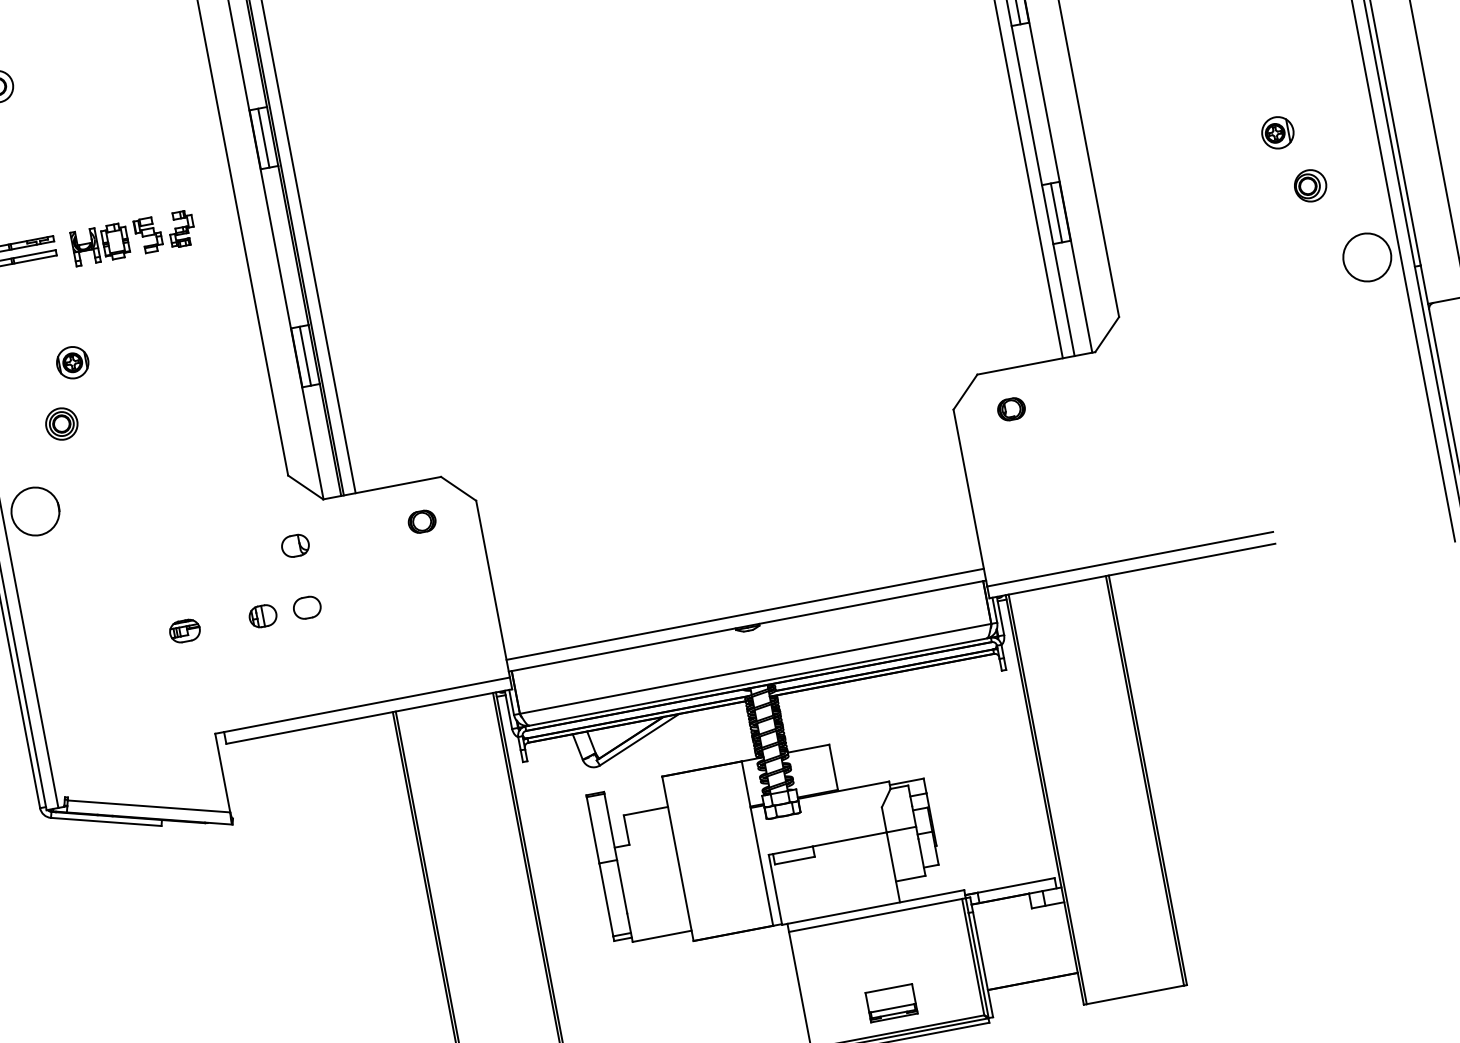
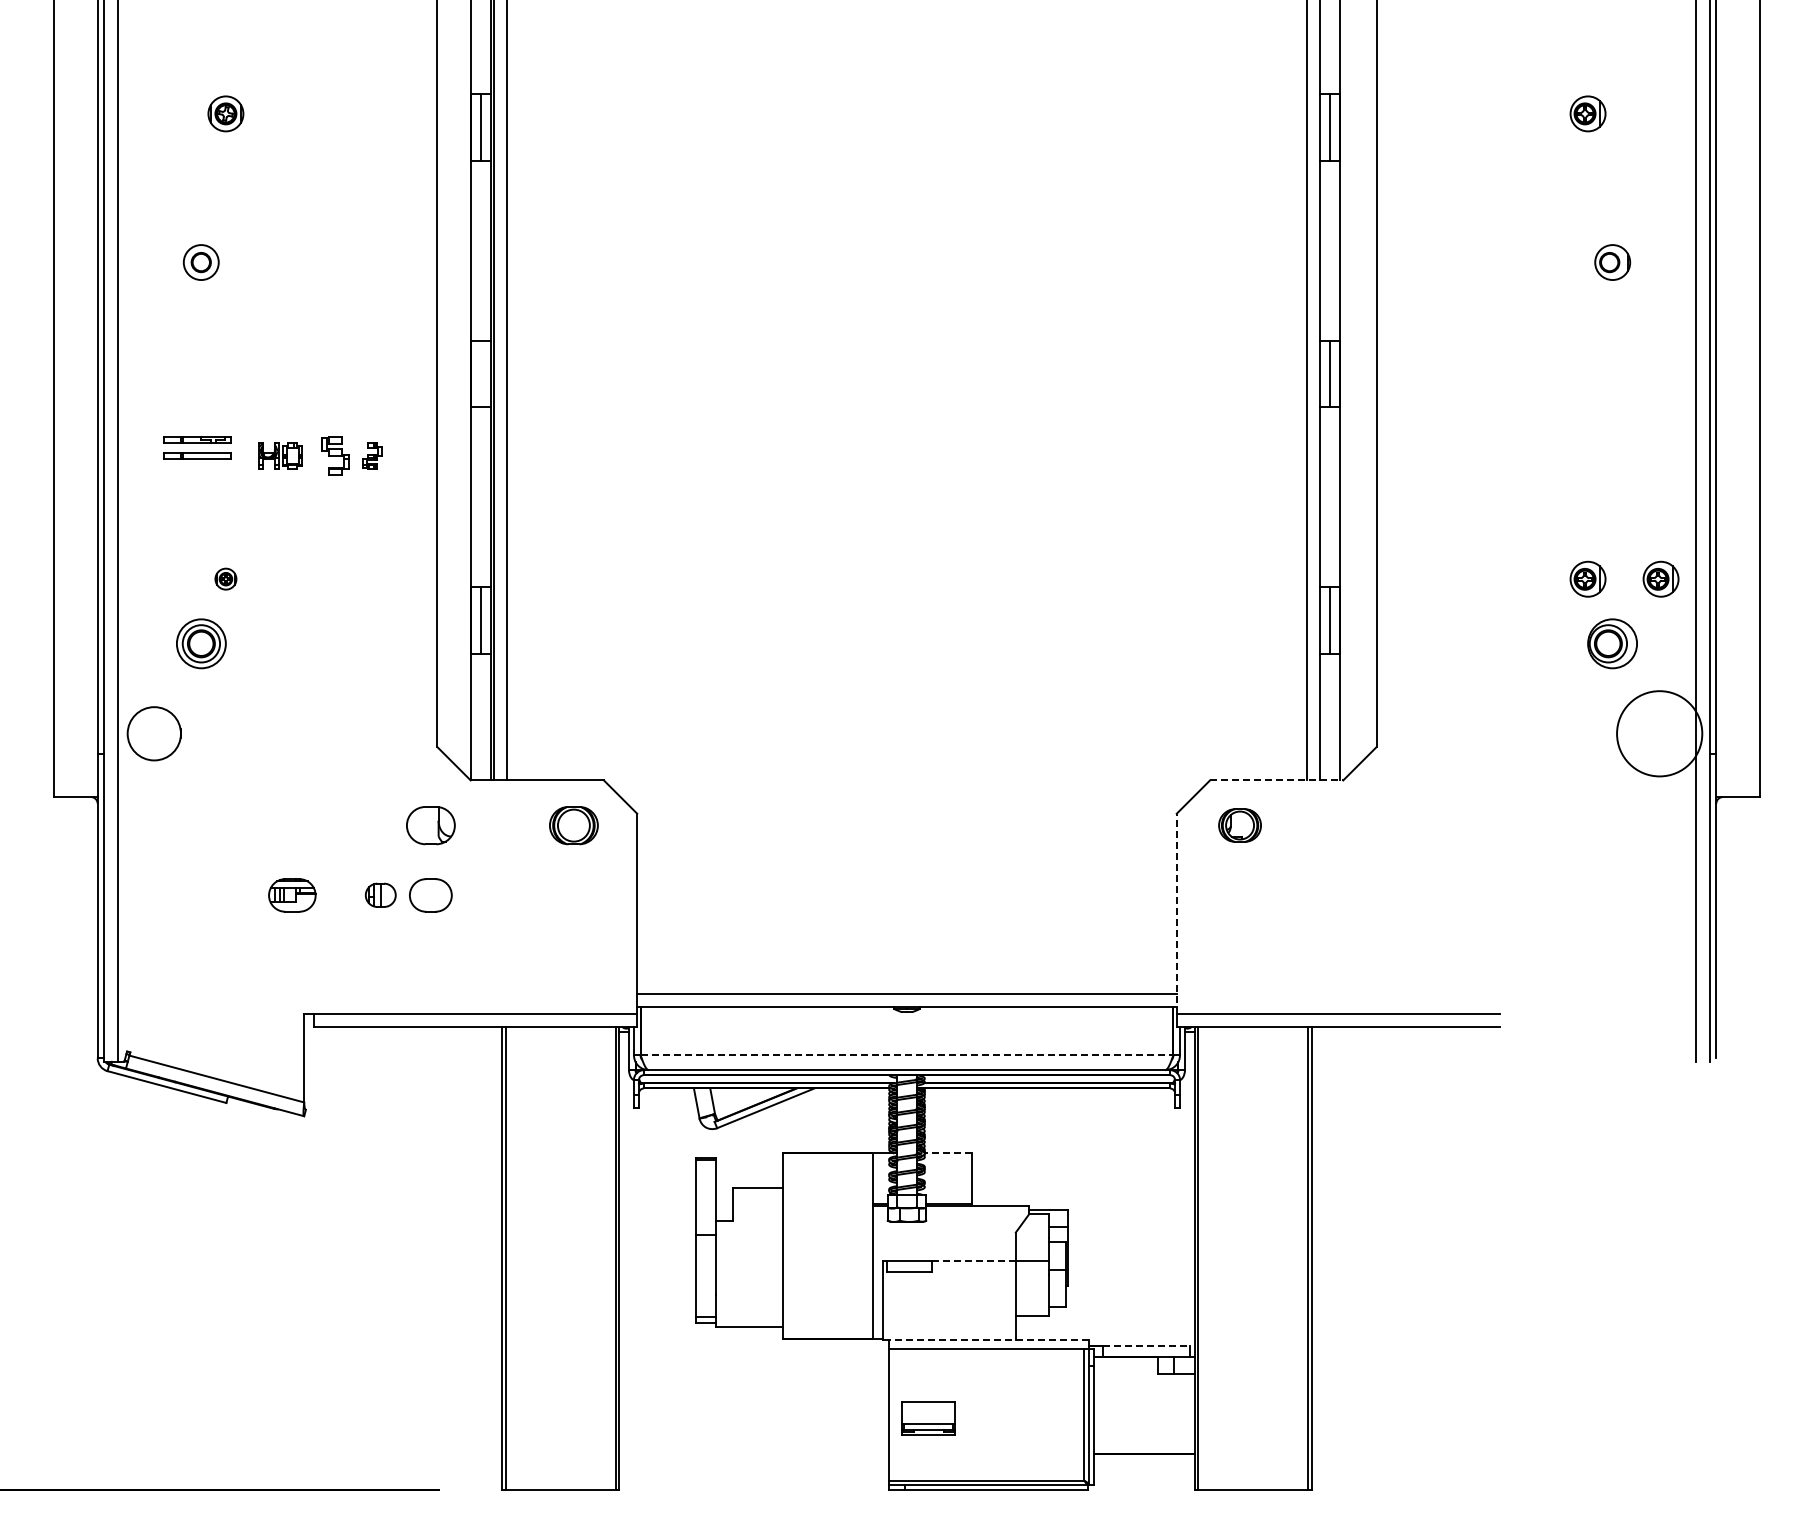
part: (1341, 119) -> (1660, 578), added
line: (264, 137) -> (481, 373), removed
part: (1310, 185) -> (1612, 643), size x1.4
part: (181, 228) -> (372, 455), size x0.7
part: (100, 244) -> (280, 455), size x0.7
circle: (1367, 257) -> (1659, 733), size x1.6
part: (72, 362) -> (225, 578), size x0.6
line: (1036, 363) -> (1276, 780), solid -> dashed
part: (1010, 408) -> (1239, 824), size x1.4
part: (61, 423) -> (200, 643), size x1.4
line: (970, 498) -> (1176, 913), solid -> dashed
part: (421, 521) -> (573, 824), size x1.6
part: (295, 545) -> (430, 824), size x1.6
part: (306, 607) -> (430, 894), size x1.4
part: (184, 630) -> (292, 894), size x1.4
line: (756, 669) -> (907, 1055), solid -> dashed
line: (808, 749) -> (947, 1153), solid -> dashed
line: (850, 839) -> (974, 1260), solid -> dashed
line: (1016, 885) -> (1146, 1345), solid -> dashed
line: (875, 906) -> (988, 1339), solid -> dashed
part: (891, 1003) -> (928, 1418), moved

